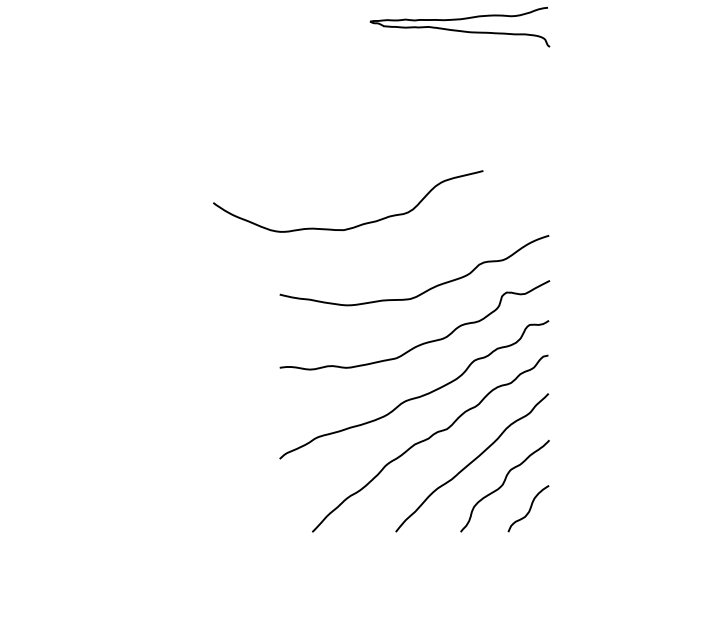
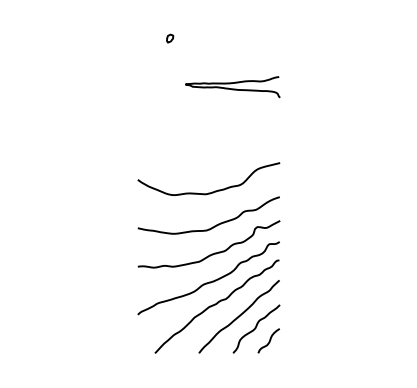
curve: (354, 225) -> (212, 191), moved

